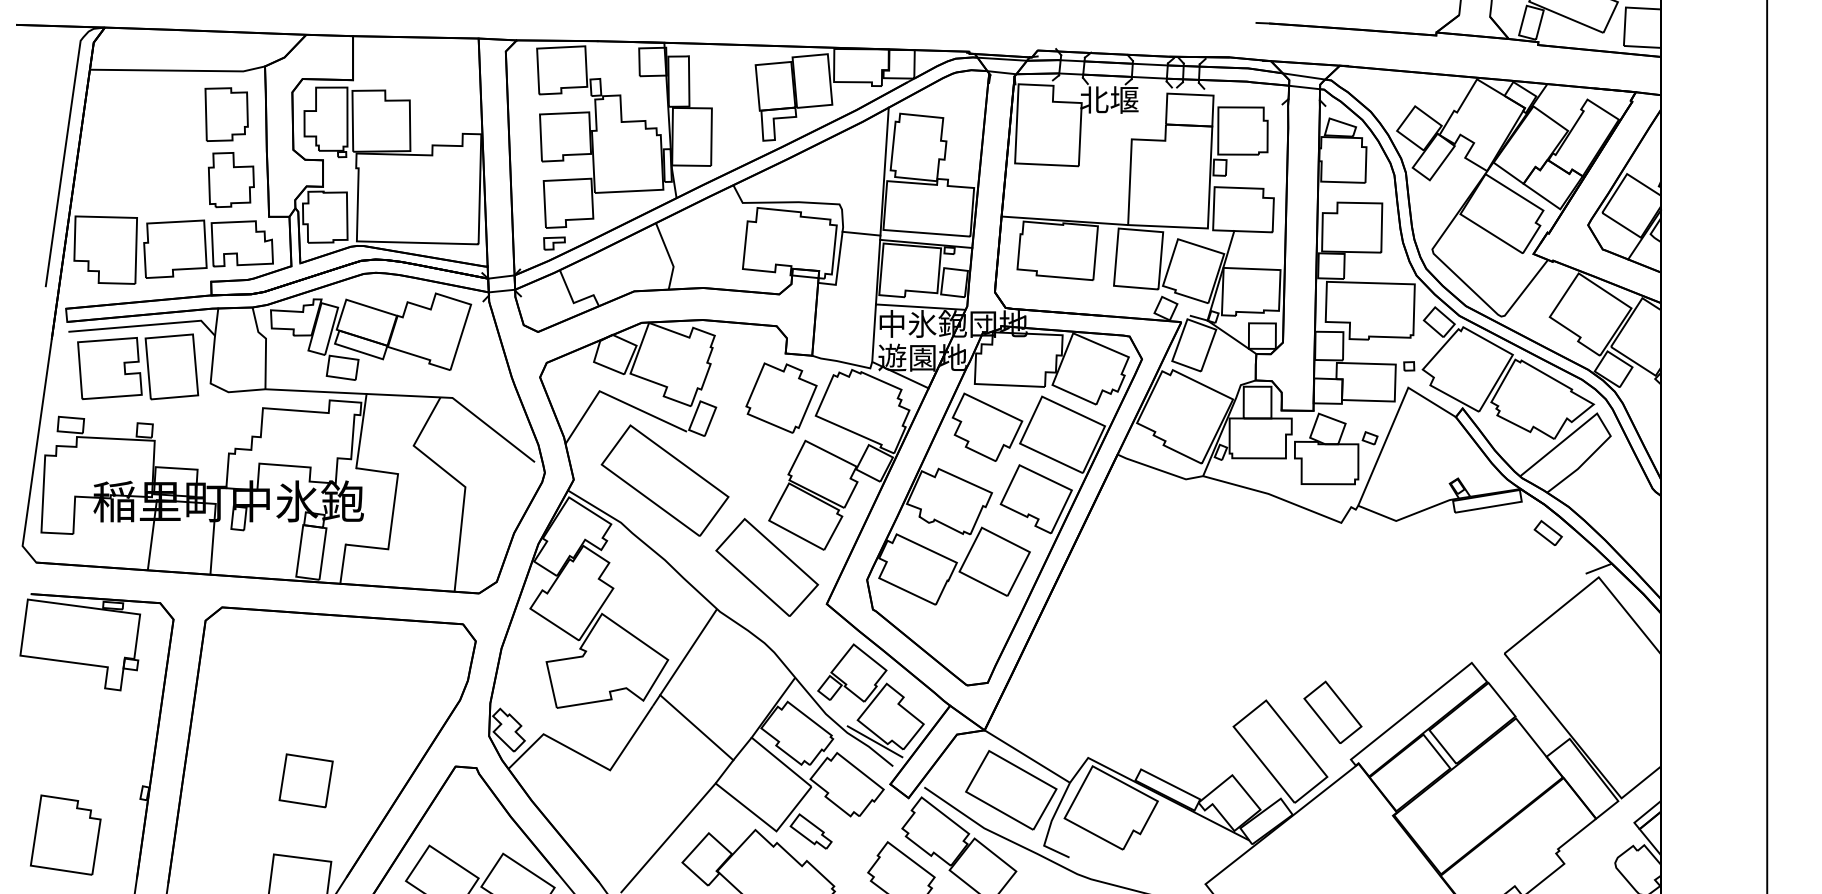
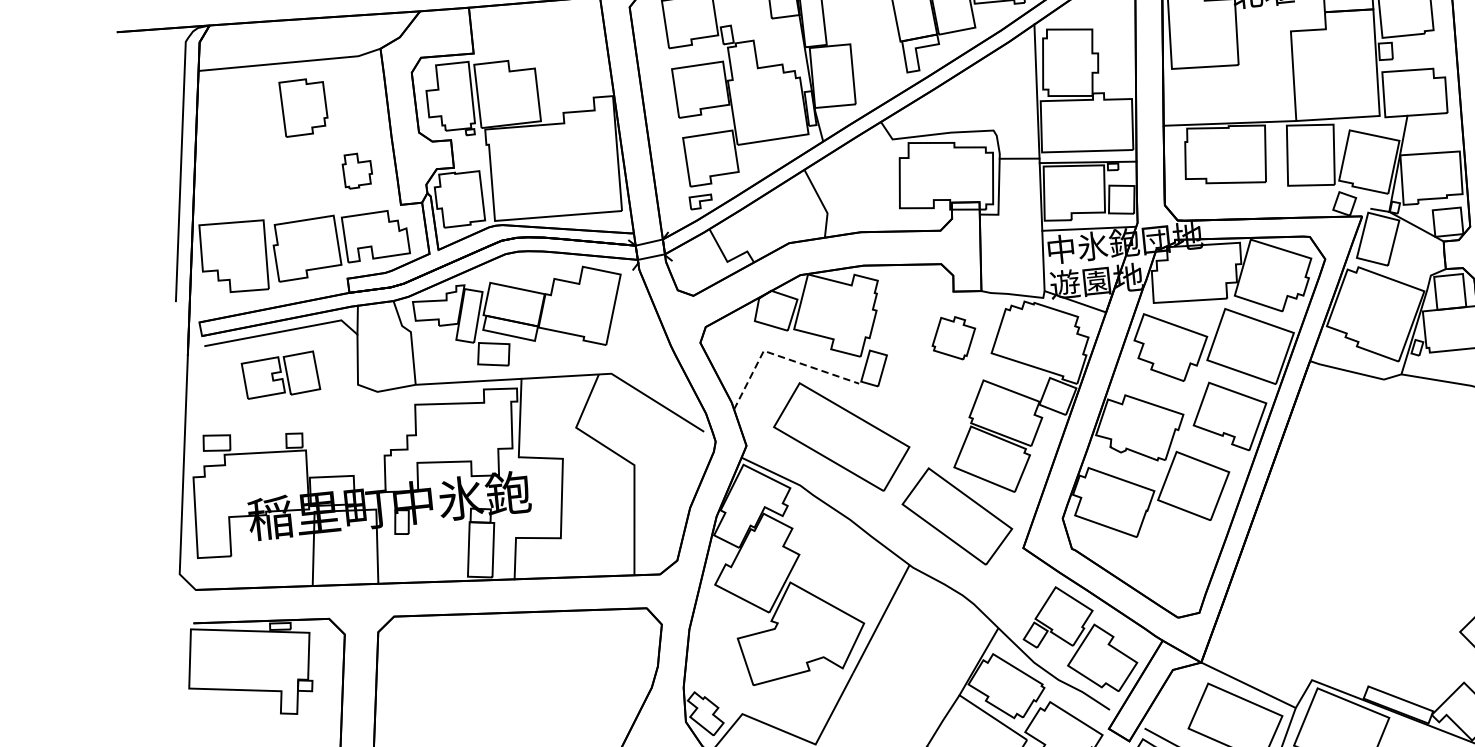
part: (226, 114) -> (303, 107), moved
part: (230, 180) -> (356, 171), size x0.6
part: (138, 366) -> (281, 374), size x0.6
part: (781, 397) -> (953, 337), size x0.6
line: (614, 398) -> (780, 356), solid -> dashed
line: (696, 727) -> (900, 690), removed
line: (874, 741) -> (1087, 686), removed

